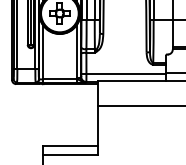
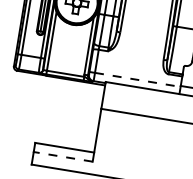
line: (126, 74) -> (138, 80), solid -> dashed
line: (69, 154) -> (62, 156), solid -> dashed

